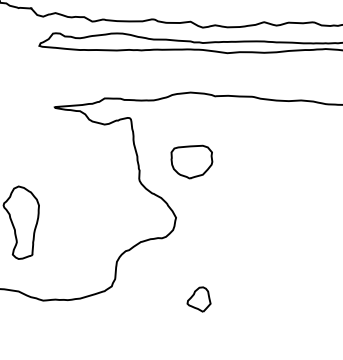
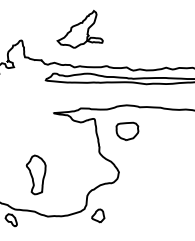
part: (191, 162) -> (127, 131), moved
part: (199, 298) -> (98, 215), moved

